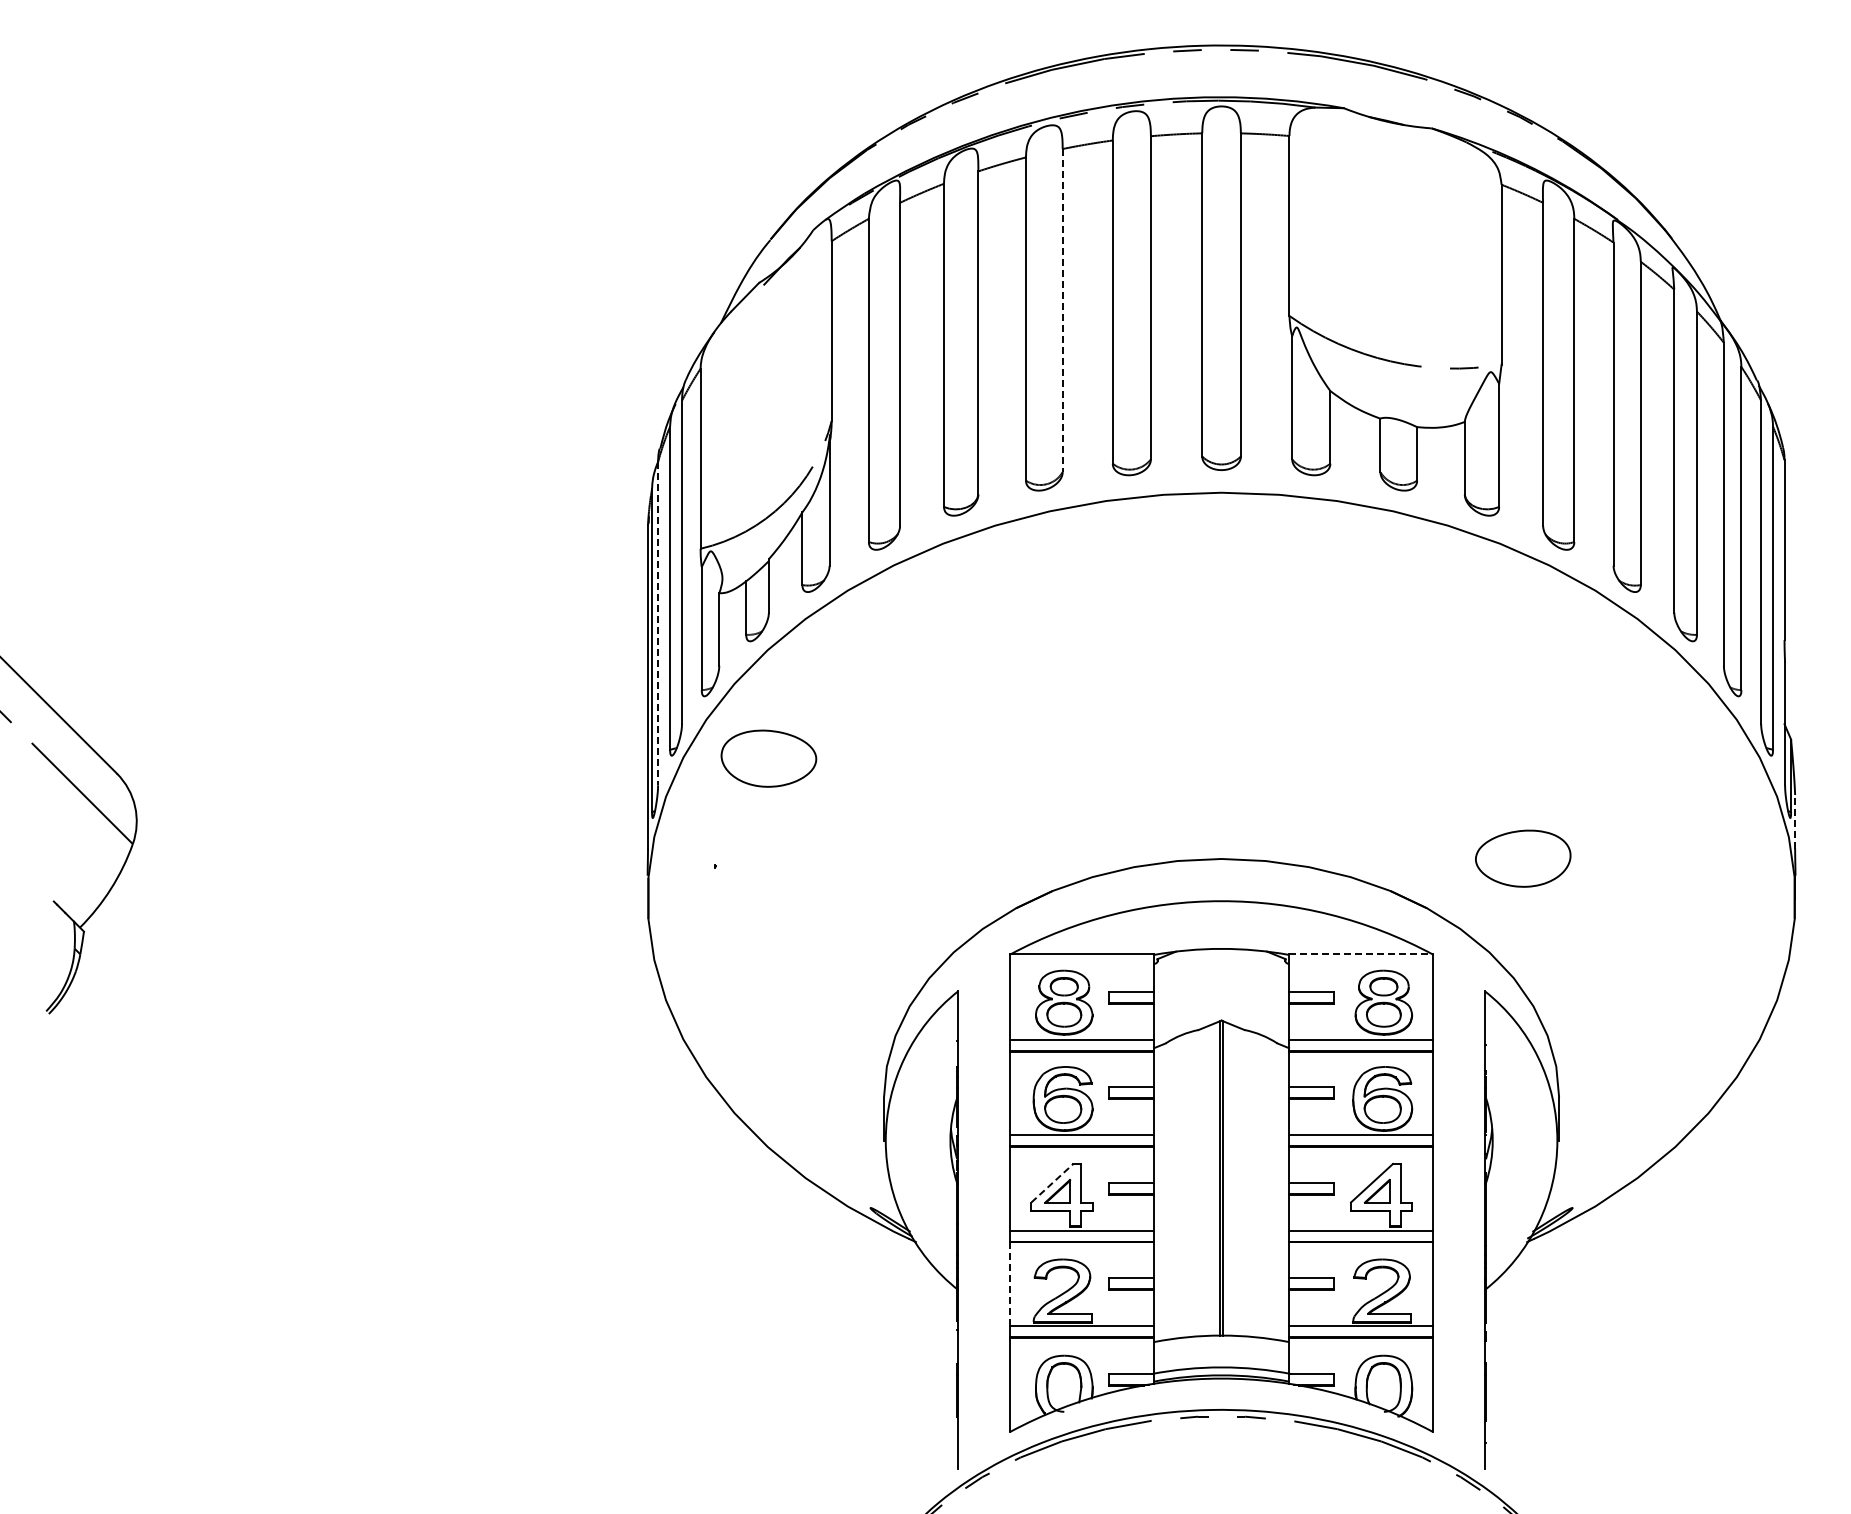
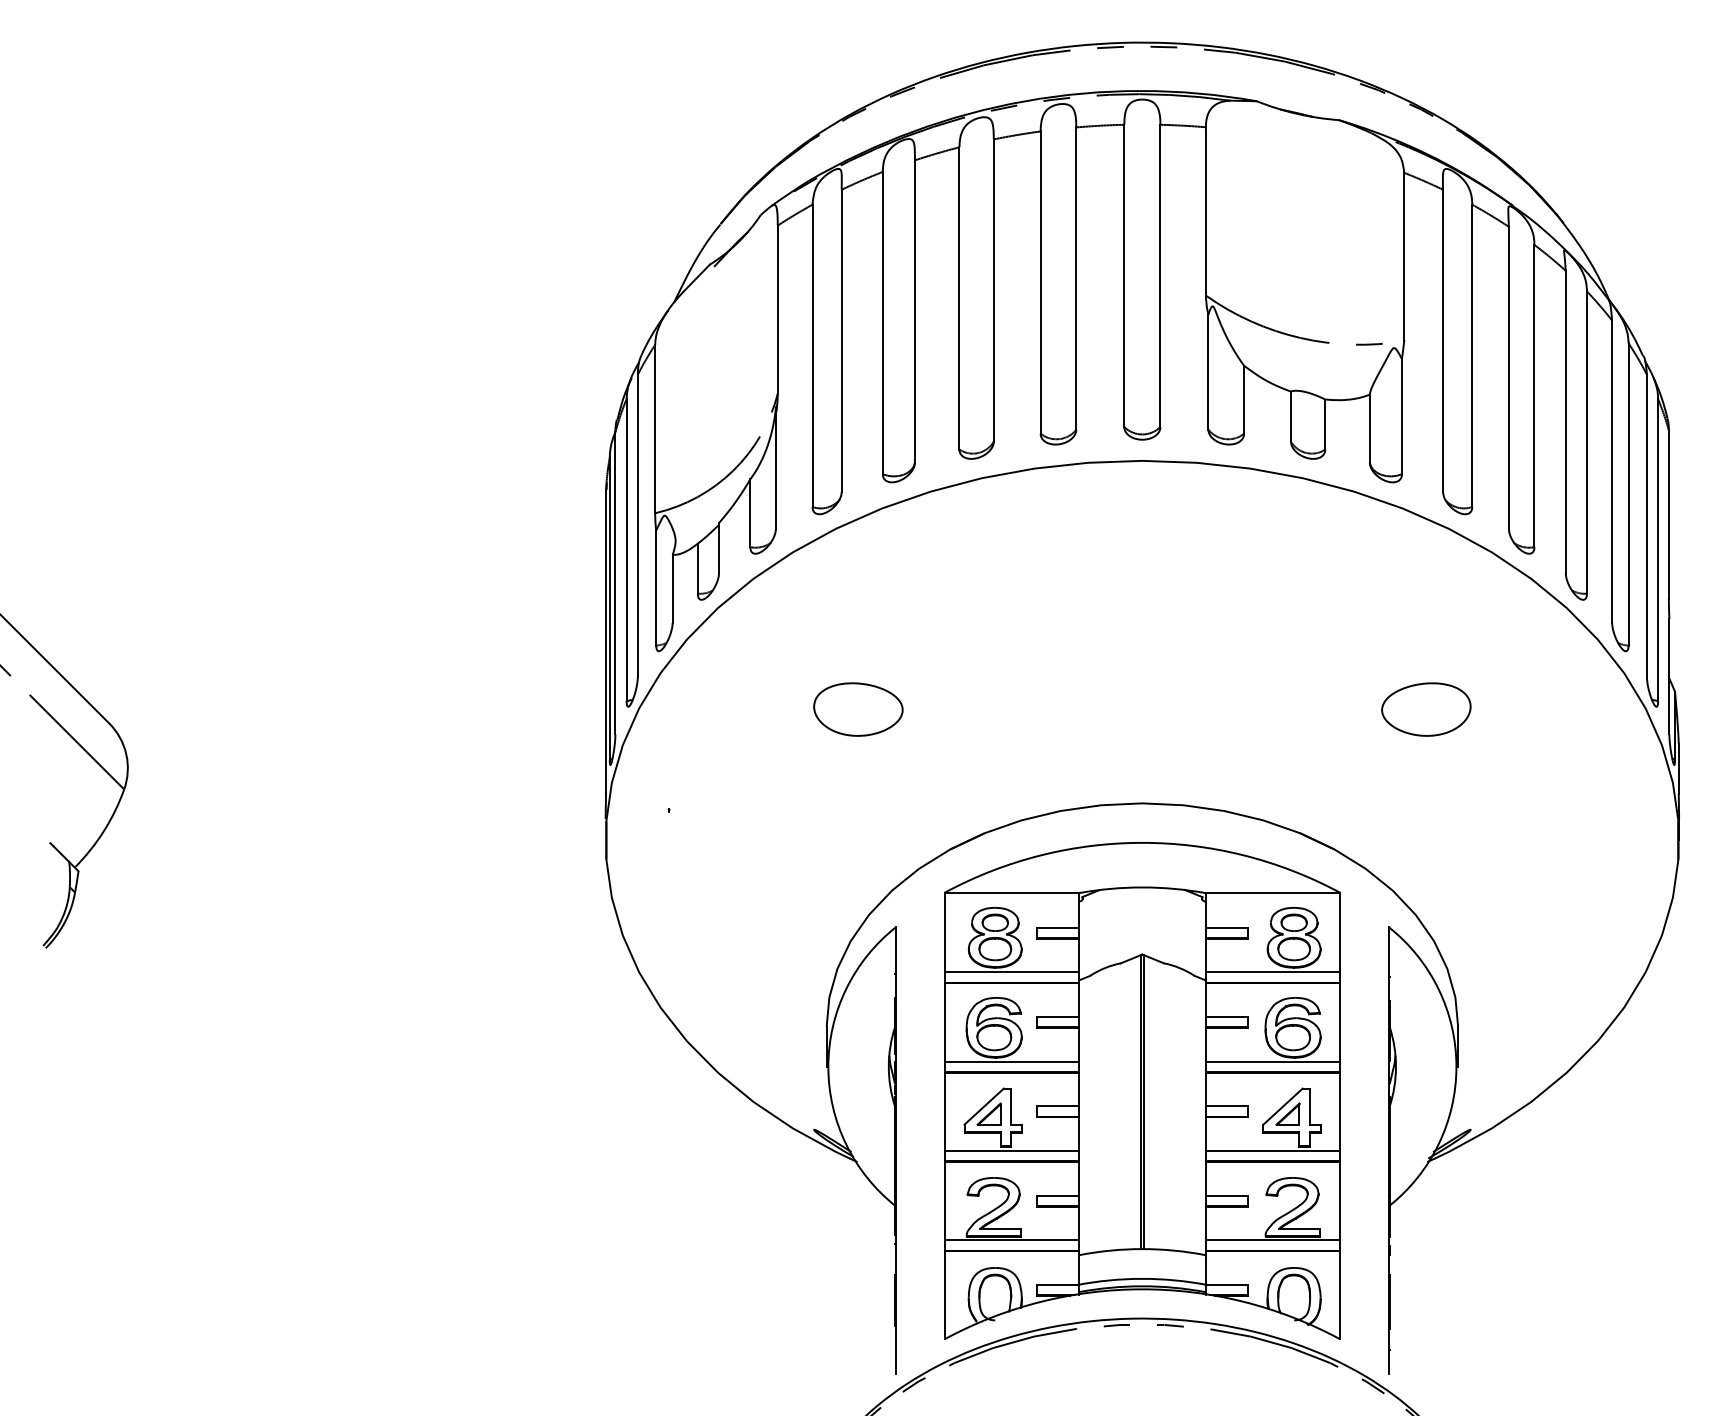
line: (1062, 310) -> (993, 290), dashed -> solid
line: (658, 623) -> (615, 583), dashed -> solid
part: (768, 758) -> (858, 709), moved
line: (1795, 821) -> (1679, 768), dashed -> solid
part: (1523, 858) -> (1426, 709), moved
line: (1360, 954) -> (1272, 892), dashed -> solid
line: (1052, 1182) -> (984, 1105), dashed -> solid
line: (1010, 1284) -> (944, 1201), dashed -> solid

